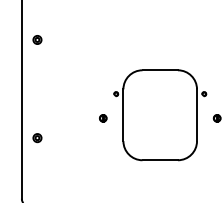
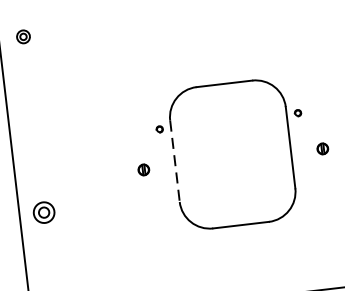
part: (37, 39) -> (23, 36), moved
line: (123, 115) -> (175, 161), solid -> dashed
part: (37, 138) -> (44, 213), size x1.6

